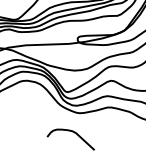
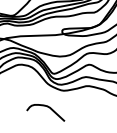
curve: (73, 132) -> (47, 107), moved

